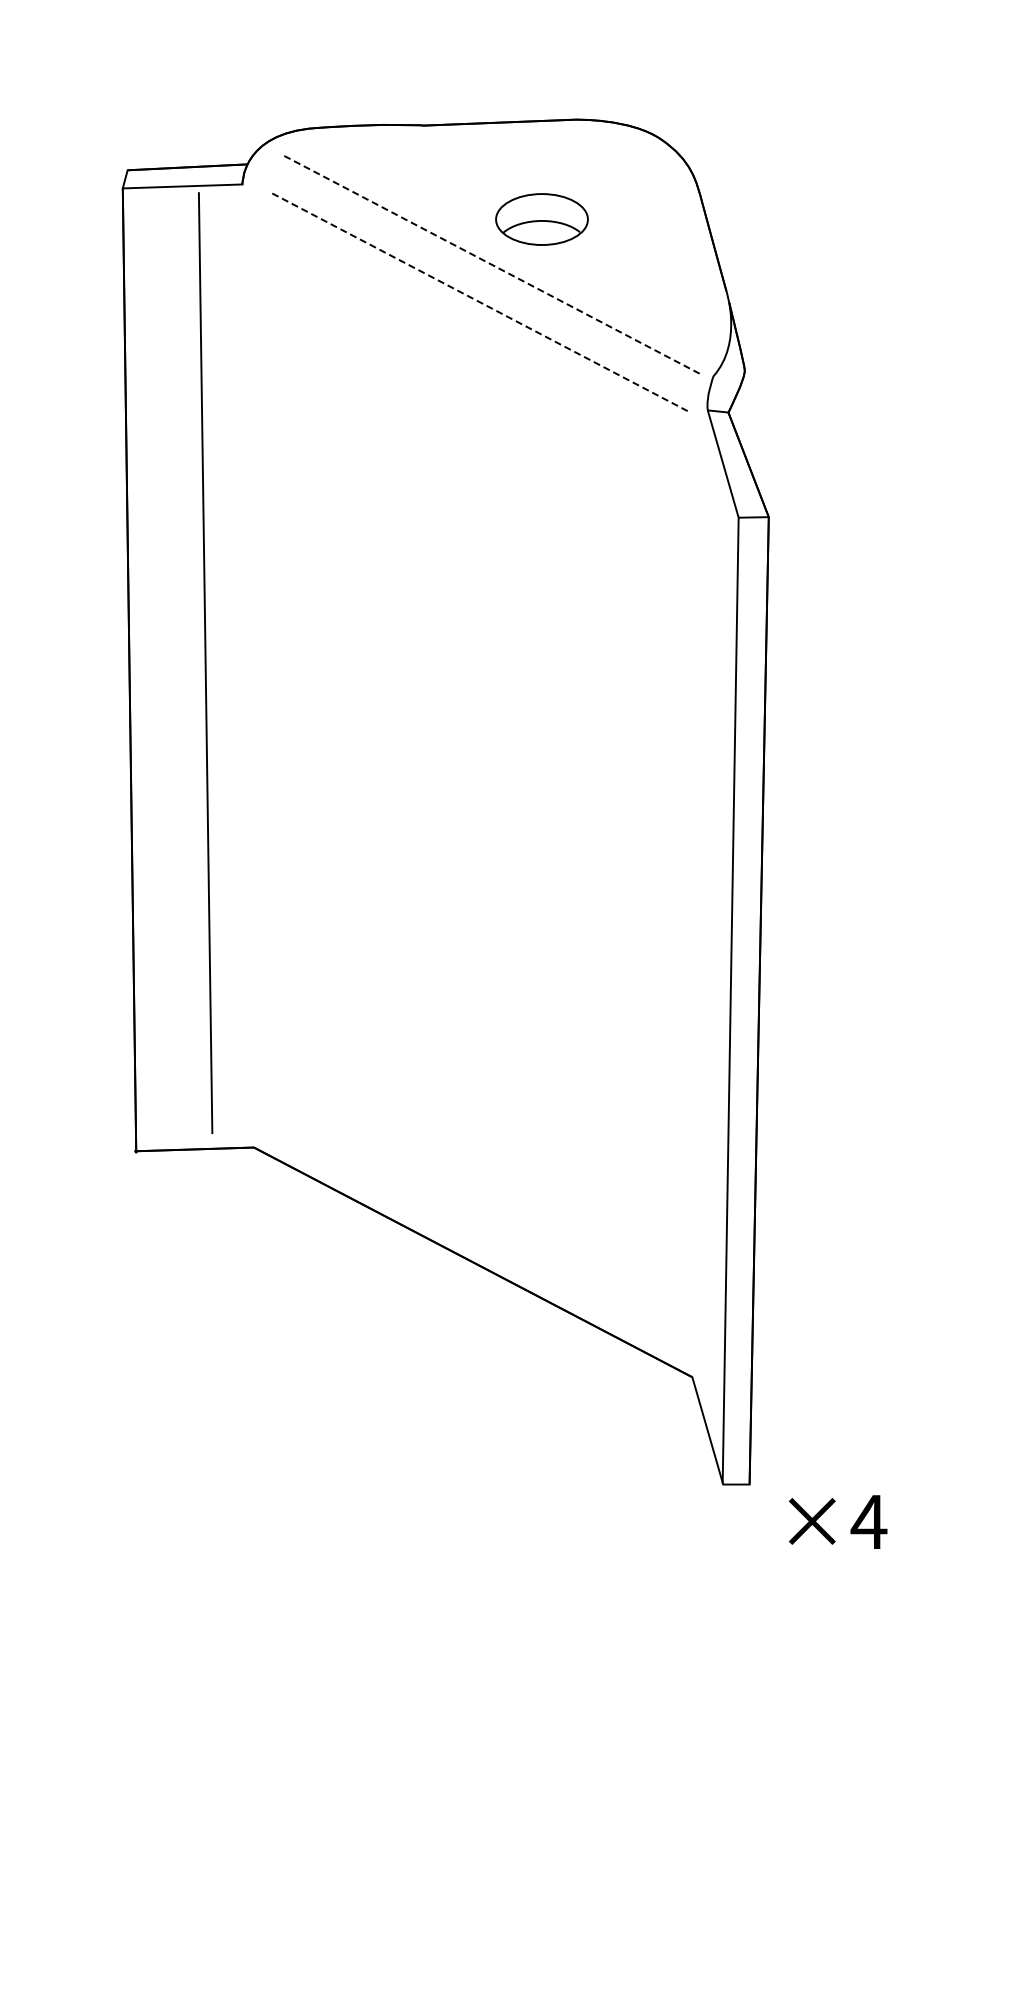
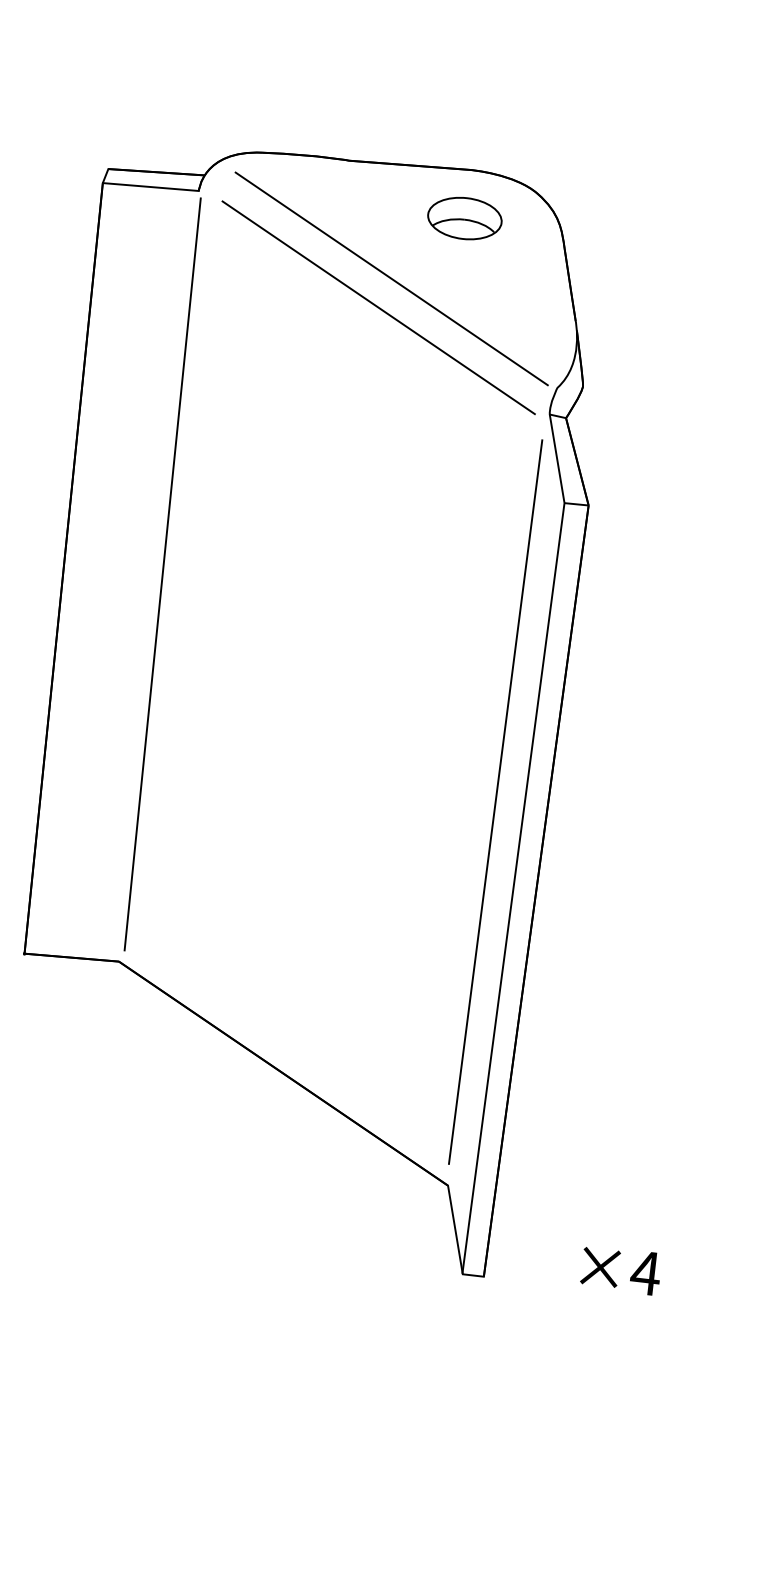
part: (541, 219) -> (464, 218), moved
line: (493, 265) -> (391, 278), dashed -> solid
line: (481, 303) -> (378, 308), dashed -> solid
line: (205, 662) -> (162, 573), moved
line: (696, 896) -> (495, 801), added
text: (838, 1521) -> (621, 1269), moved

